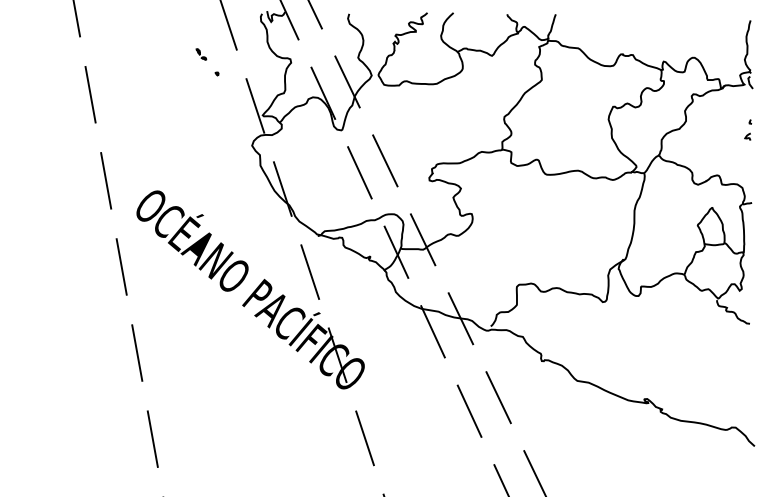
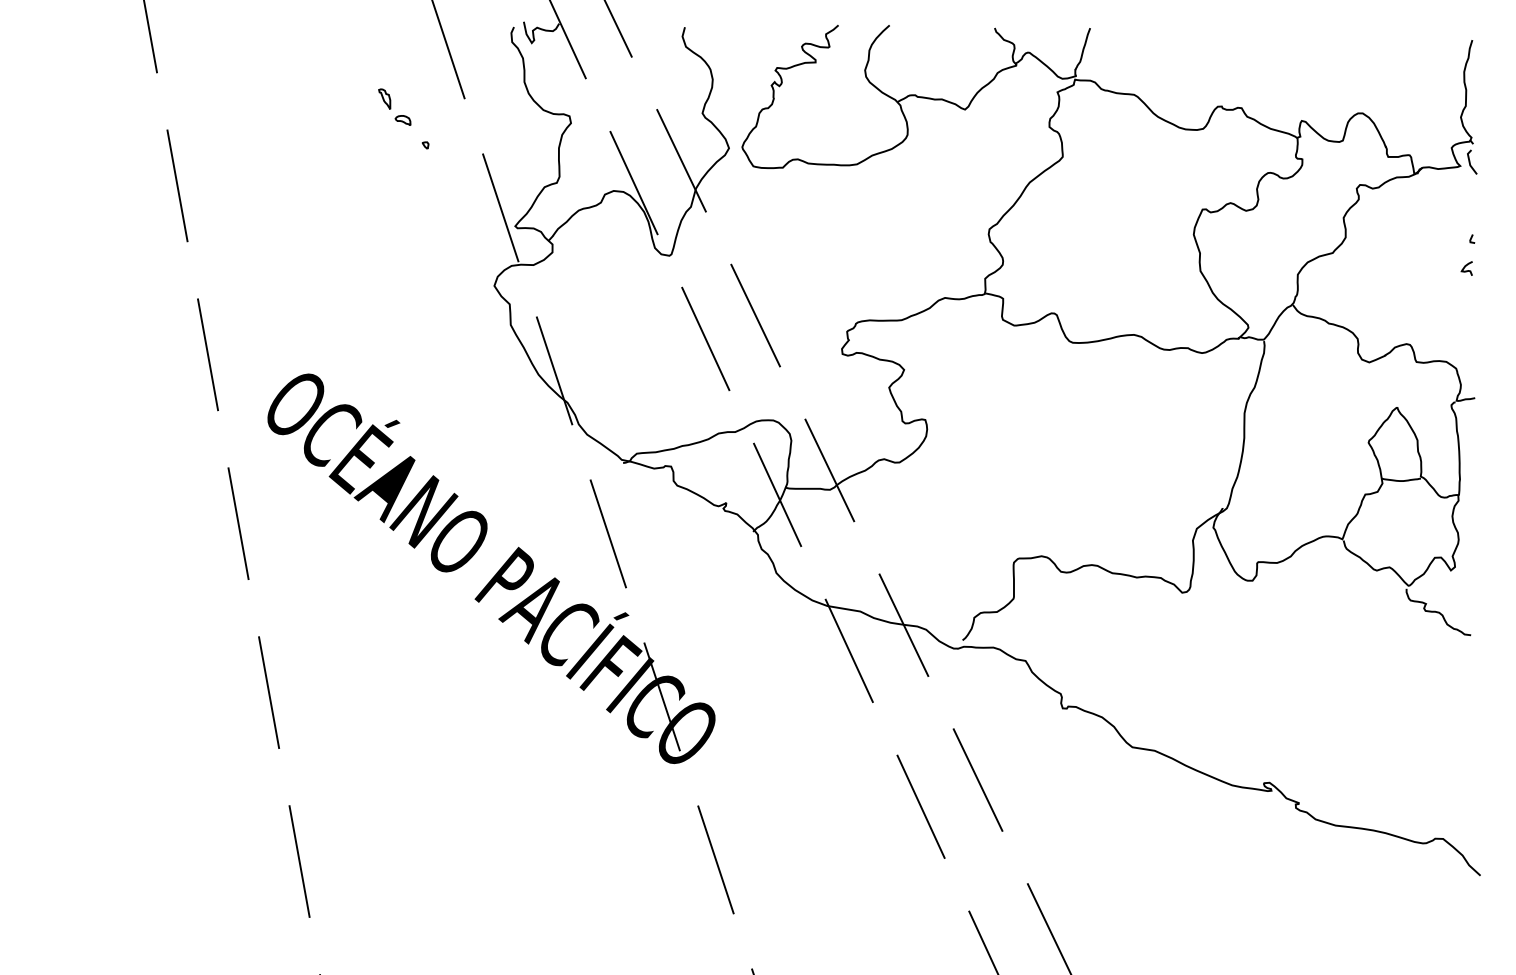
part: (201, 54) -> (395, 106), size x1.67

